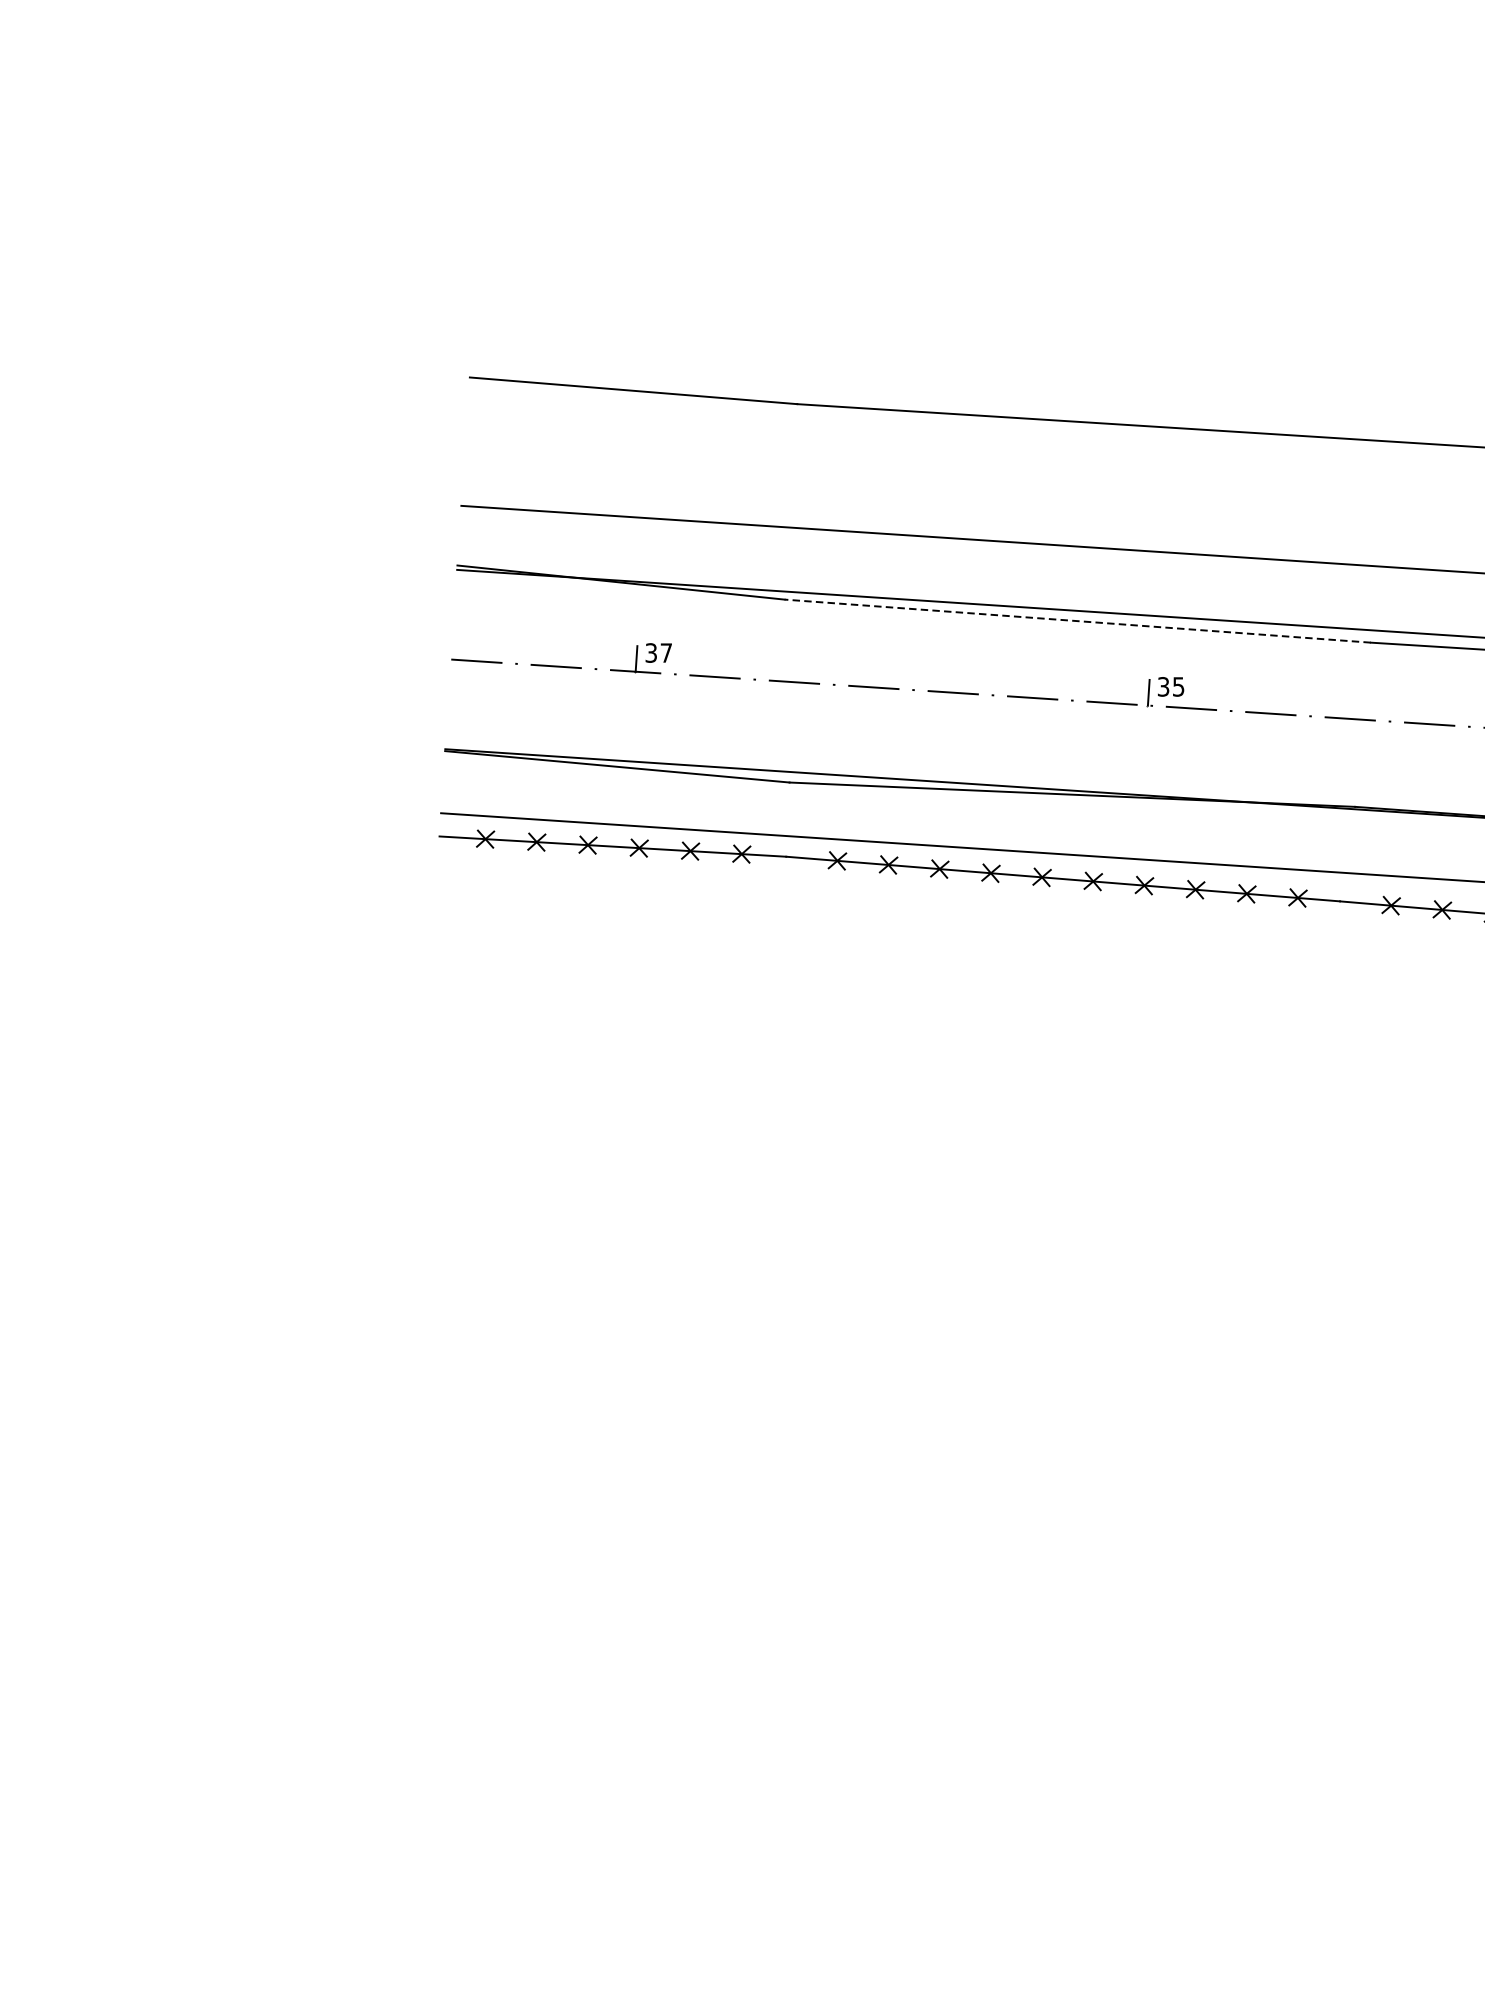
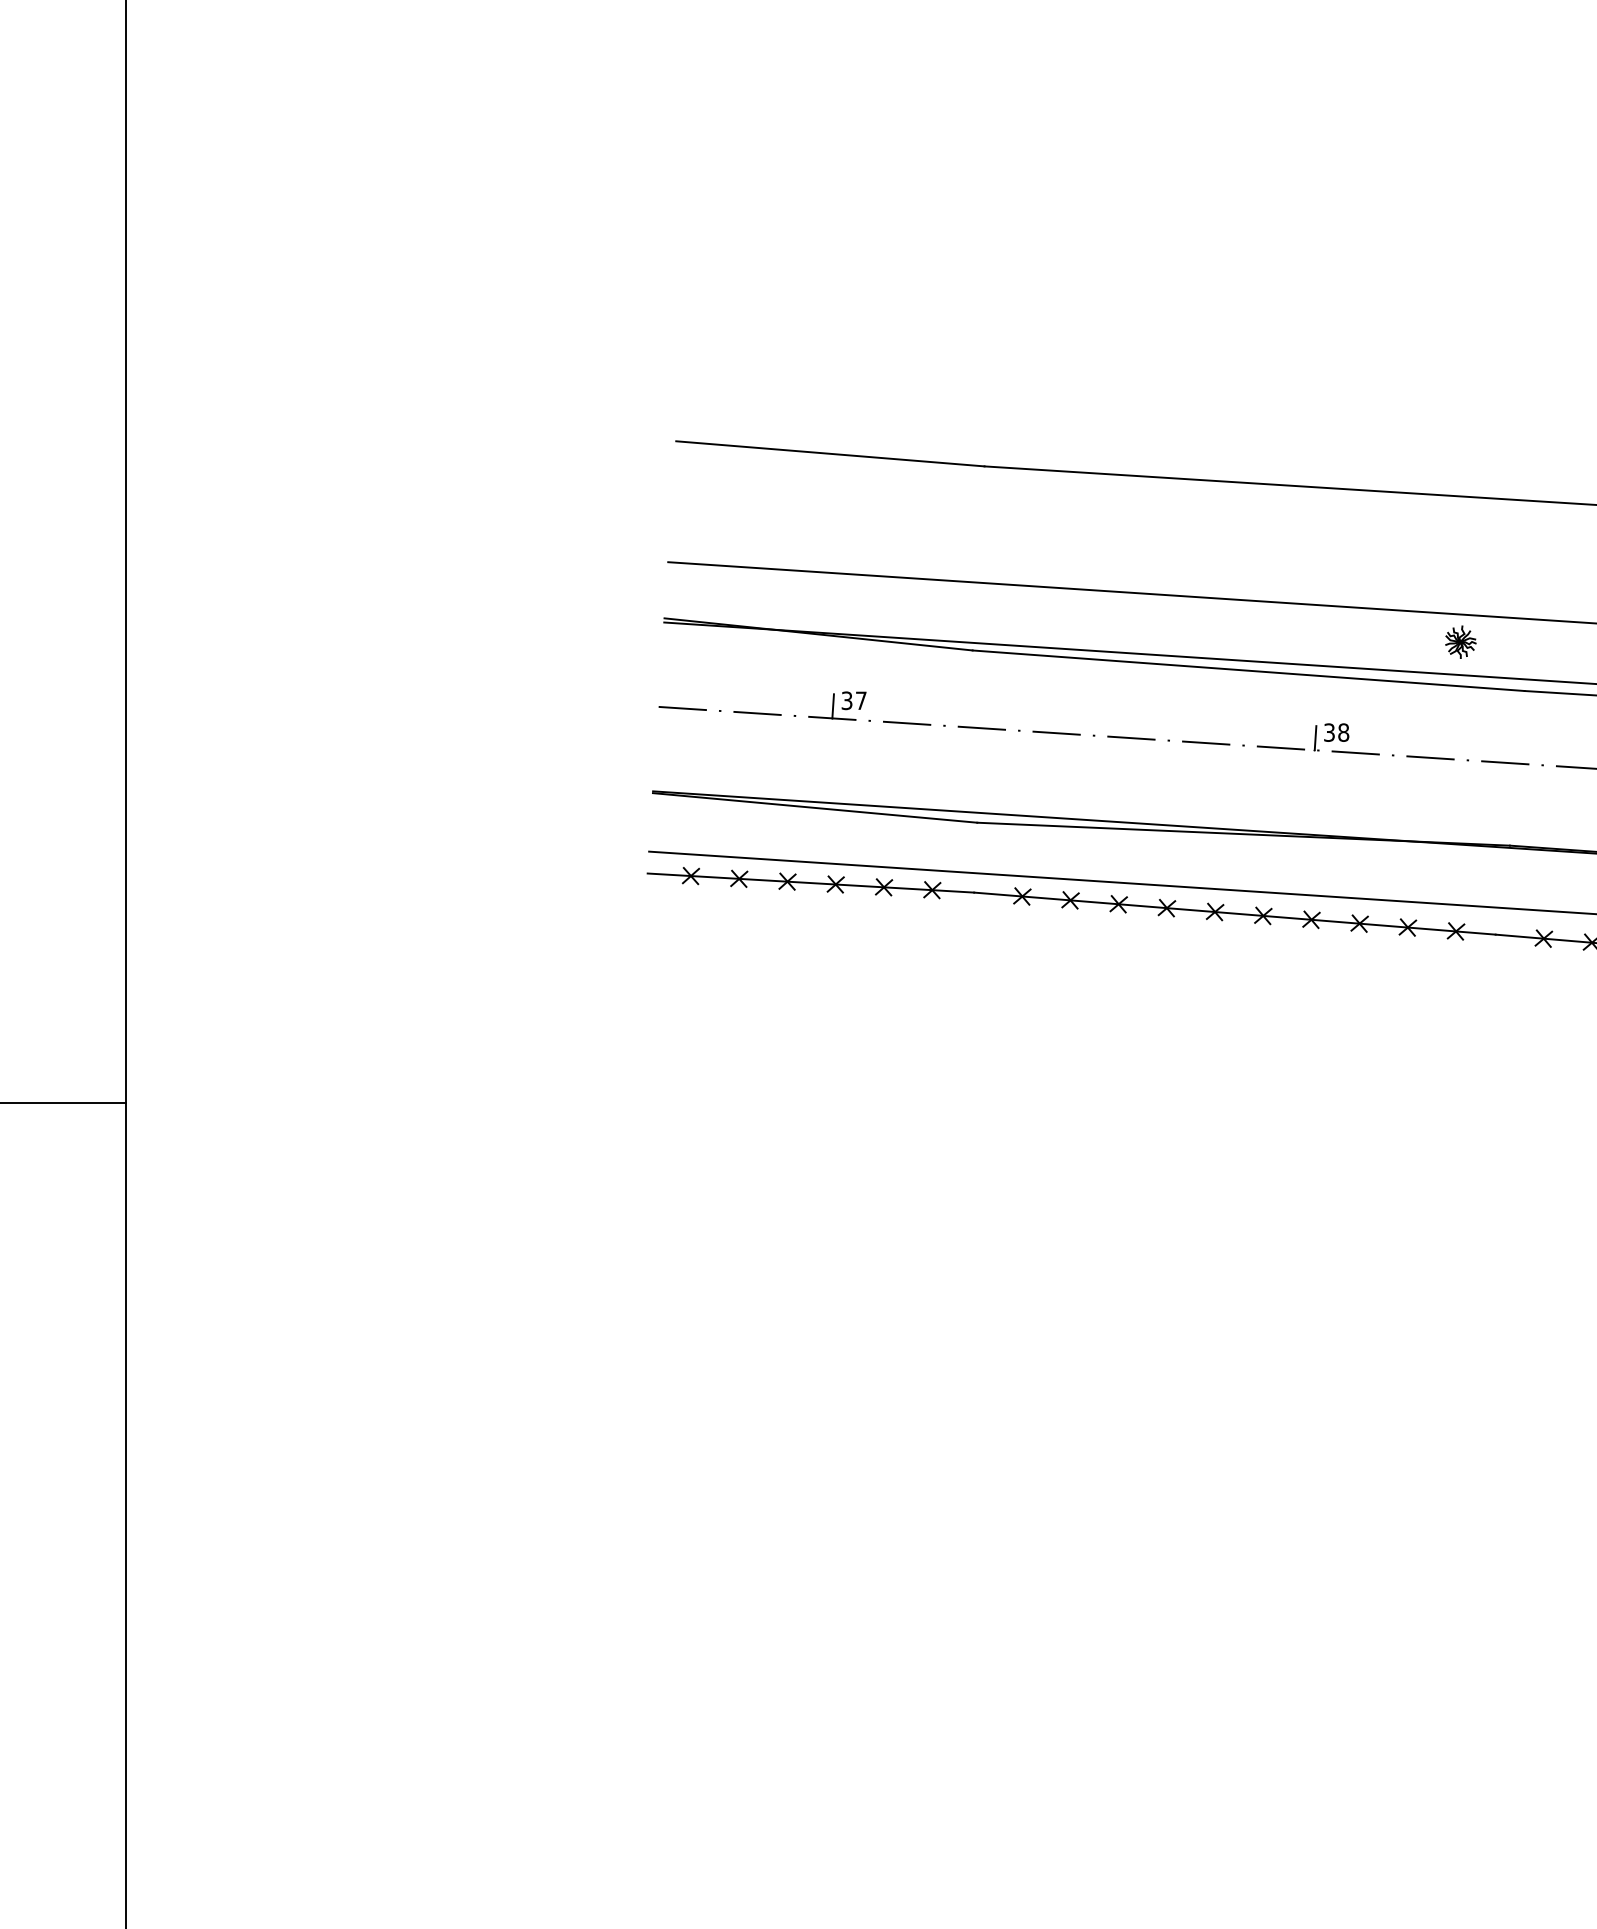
part: (1302, 590) -> (1460, 641), added
line: (1077, 620) -> (1248, 670), dashed -> solid
text: (1178, 686) -> (1343, 732), 35 -> 38

